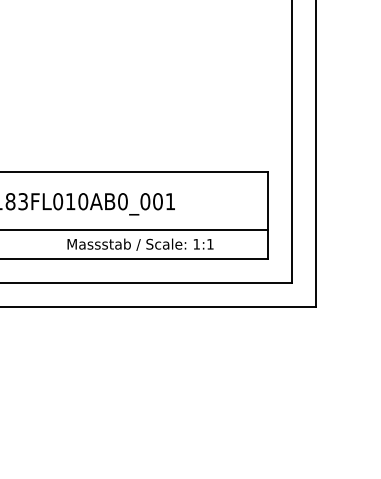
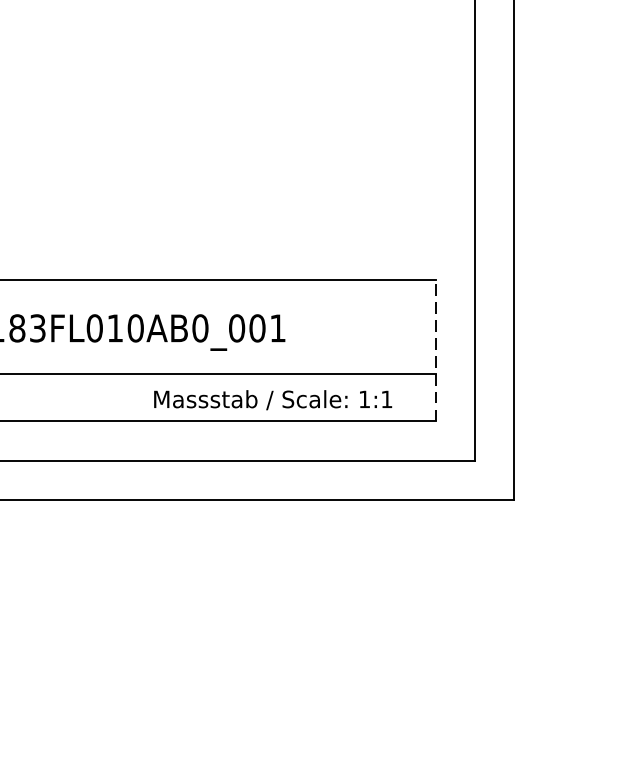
line: (267, 214) -> (435, 349), solid -> dashed
text: (140, 244) -> (273, 399), moved

